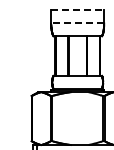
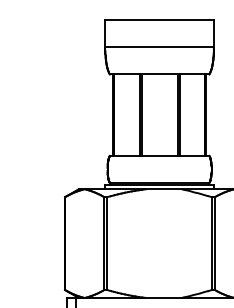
line: (78, 9) -> (161, 19), dashed -> solid
line: (77, 23) -> (159, 48), dashed -> solid

